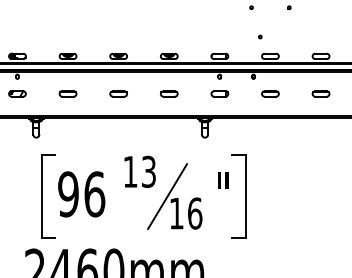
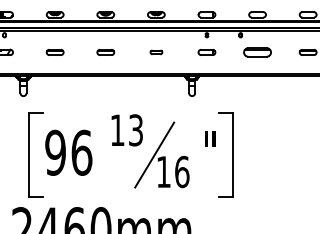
part: (169, 93) -> (156, 51), size x0.7
part: (270, 93) -> (257, 51), size x1.6

